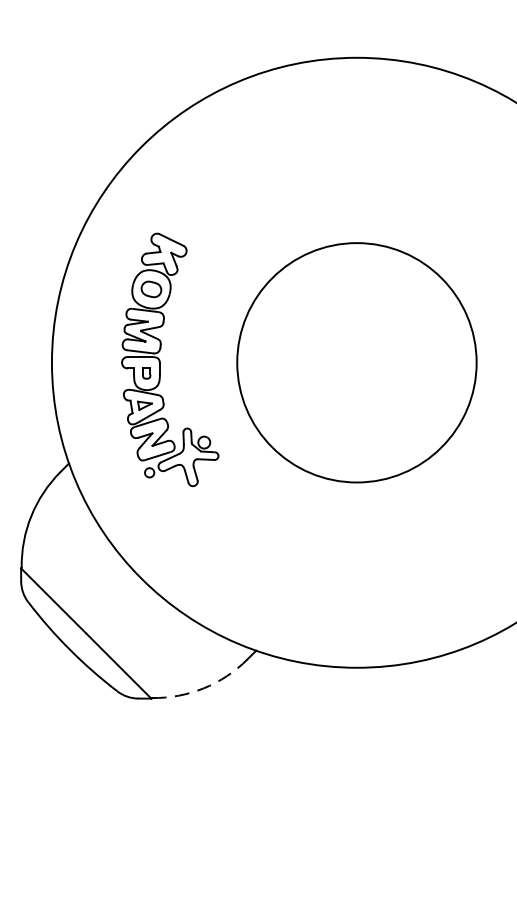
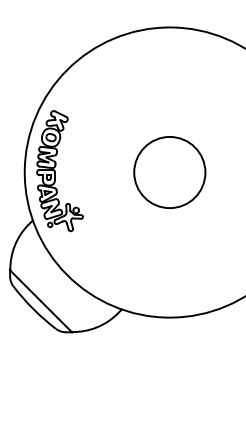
part: (169, 360) -> (59, 171), moved
circle: (356, 362) -> (169, 172), size x0.62
arc: (202, 688) -> (96, 327), dashed -> solid

